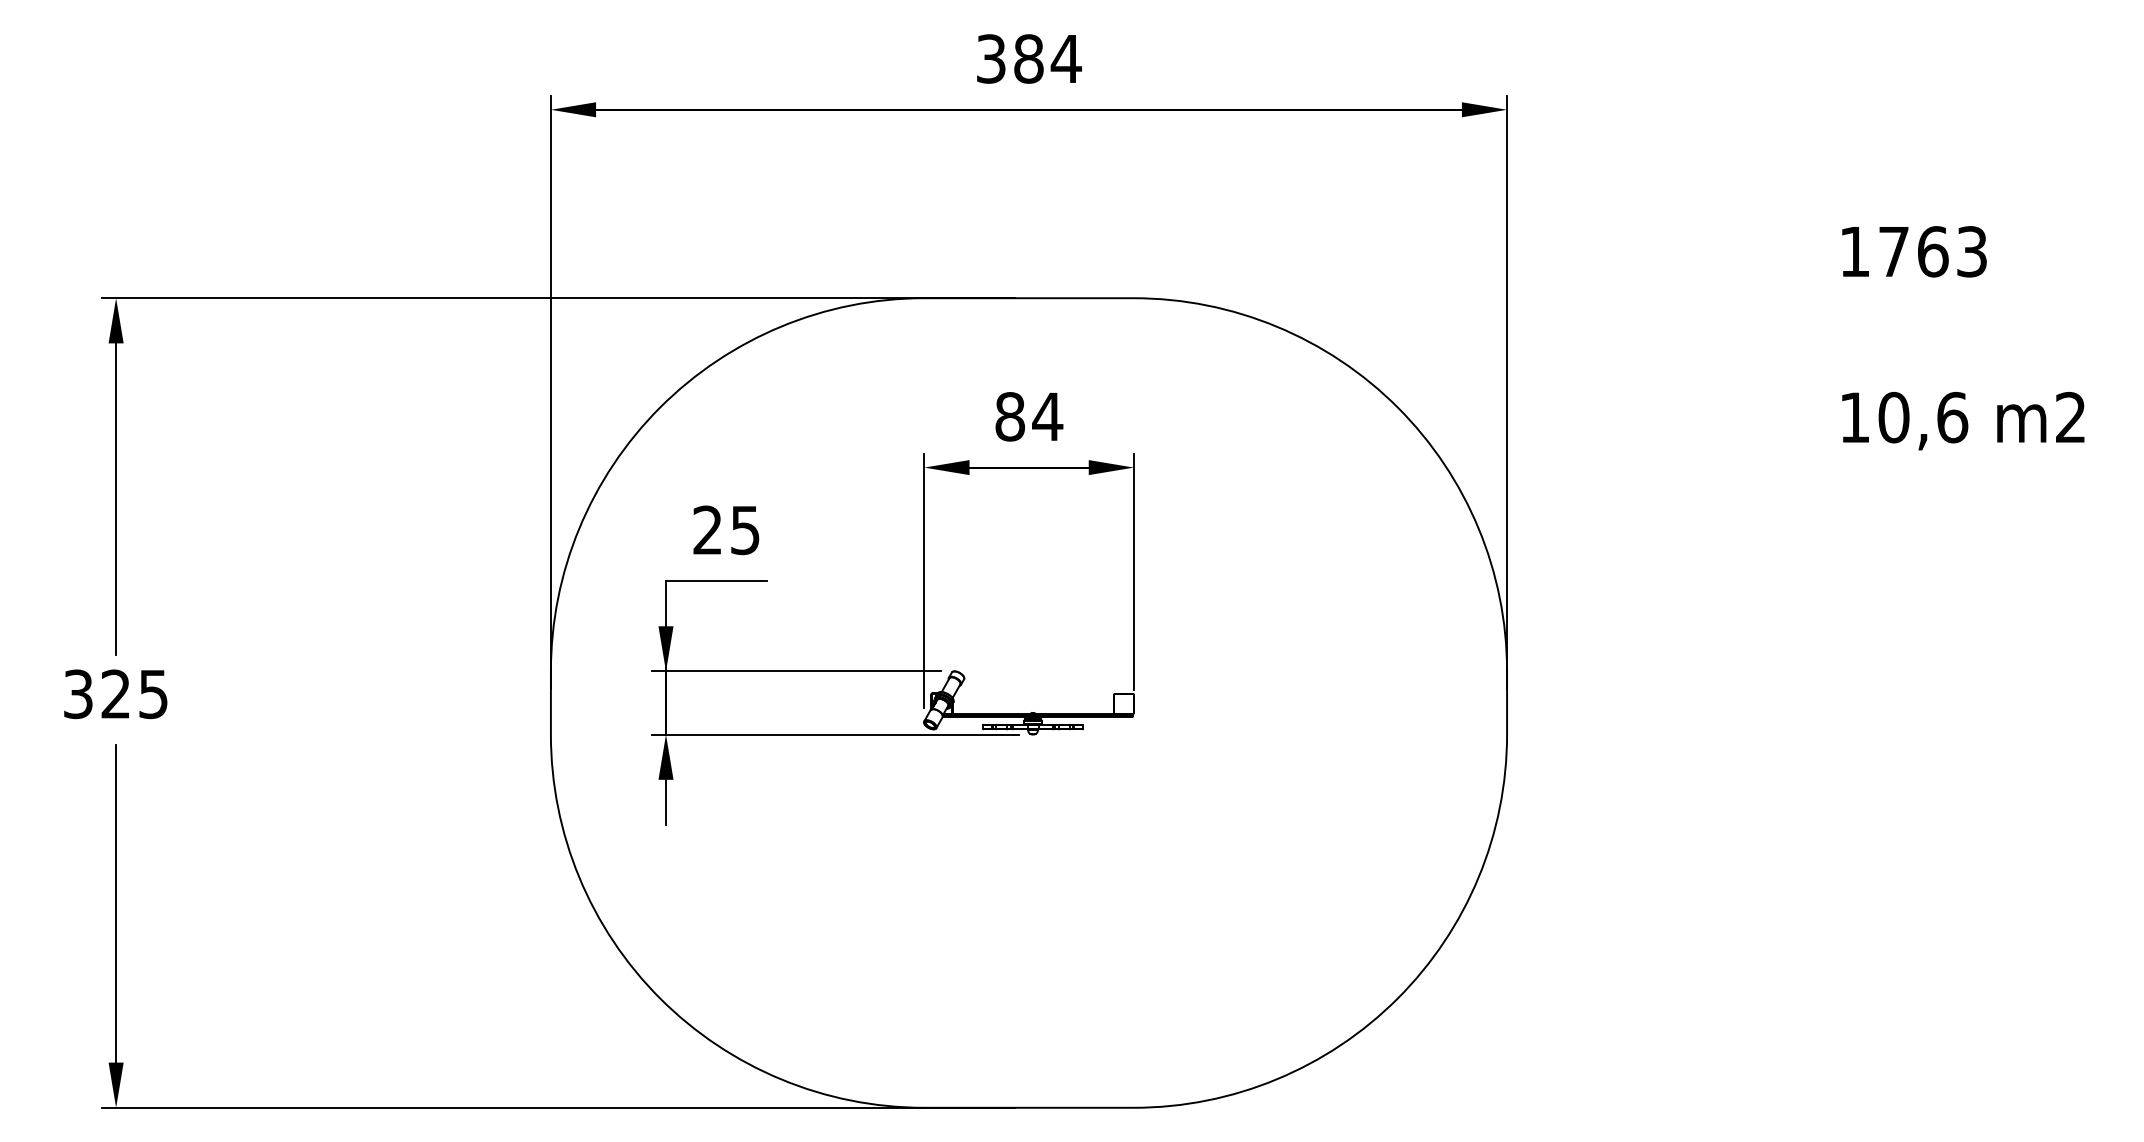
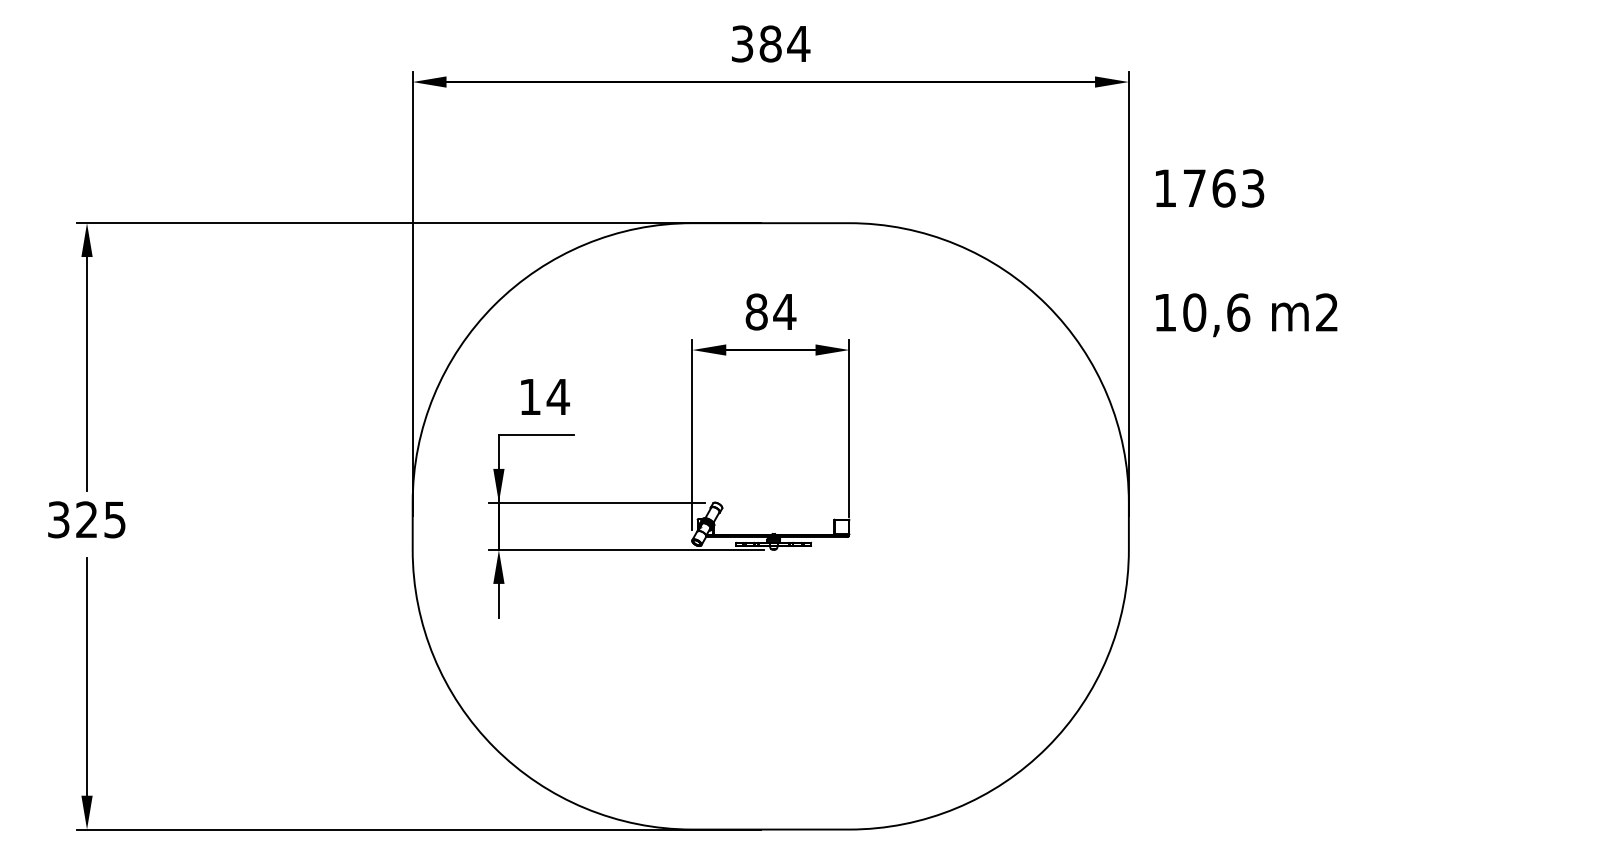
text: (1963, 338) -> (1246, 253), moved
text: (726, 529) -> (544, 396), 25 -> 14

